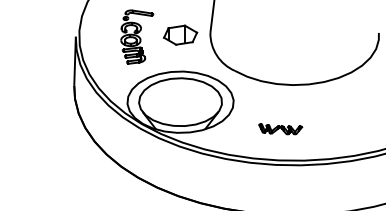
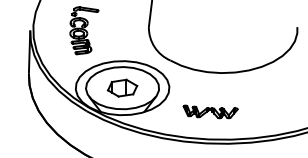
part: (180, 34) -> (122, 87), moved
part: (280, 129) -> (210, 112), size x1.43

